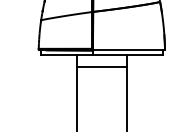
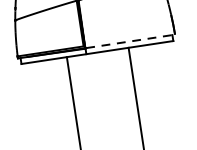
line: (129, 50) -> (130, 41), solid -> dashed
line: (101, 67) -> (99, 67), removed

